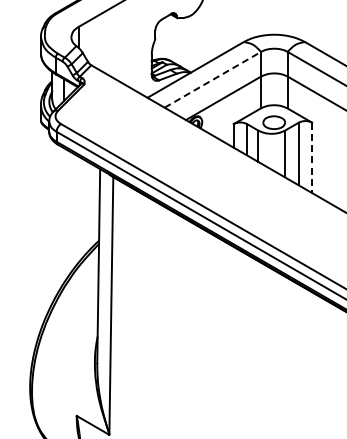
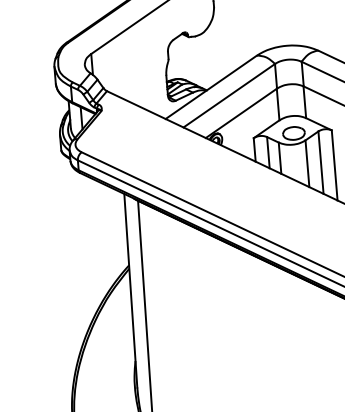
line: (212, 79) -> (228, 95), dashed -> solid
line: (312, 158) -> (335, 165), dashed -> solid

